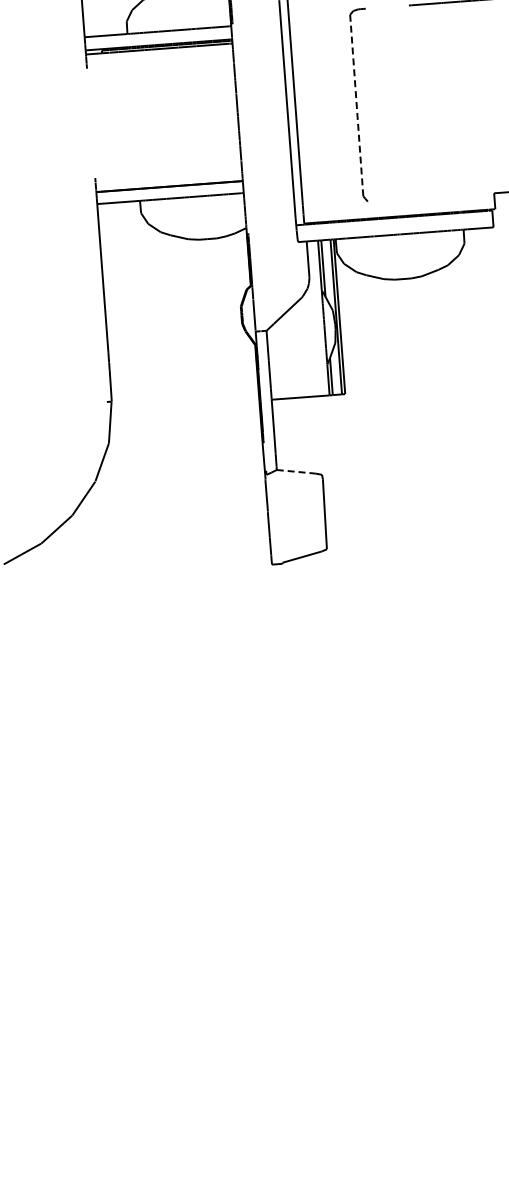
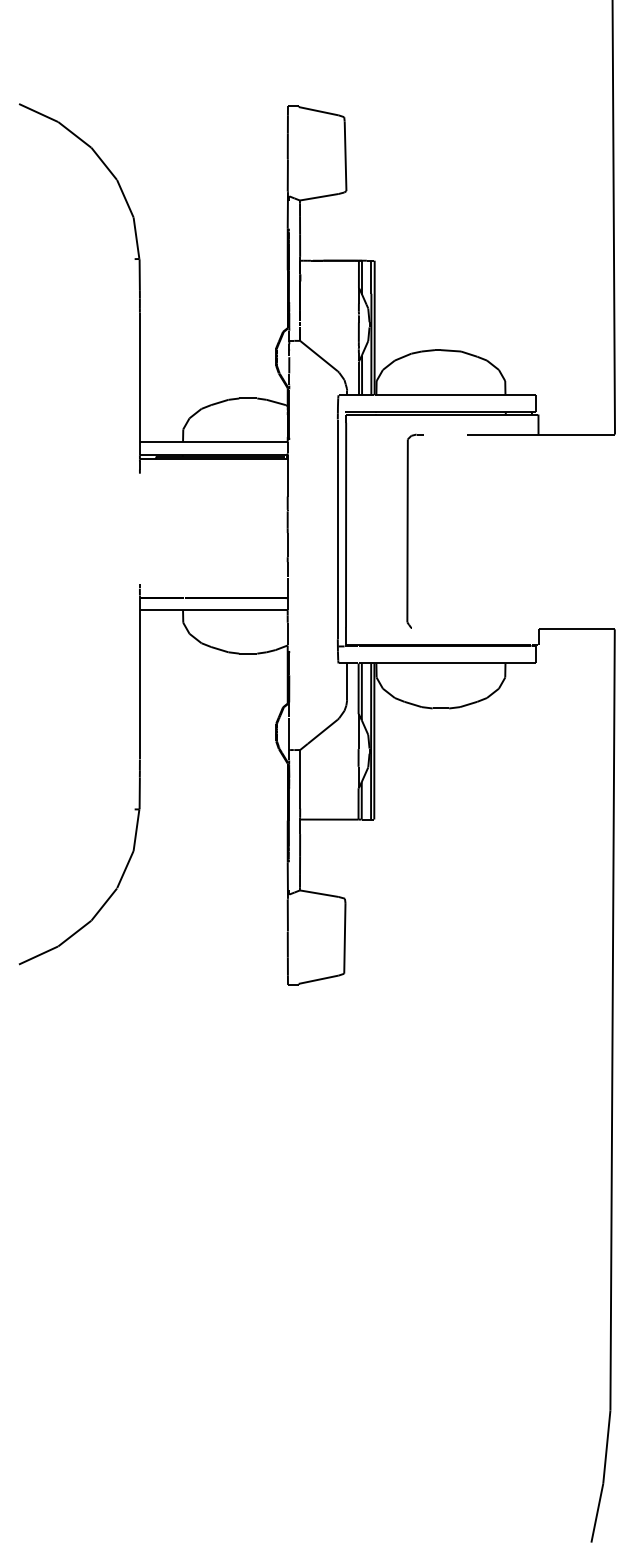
line: (356, 105) -> (407, 530), dashed -> solid
line: (296, 471) -> (319, 893), dashed -> solid

